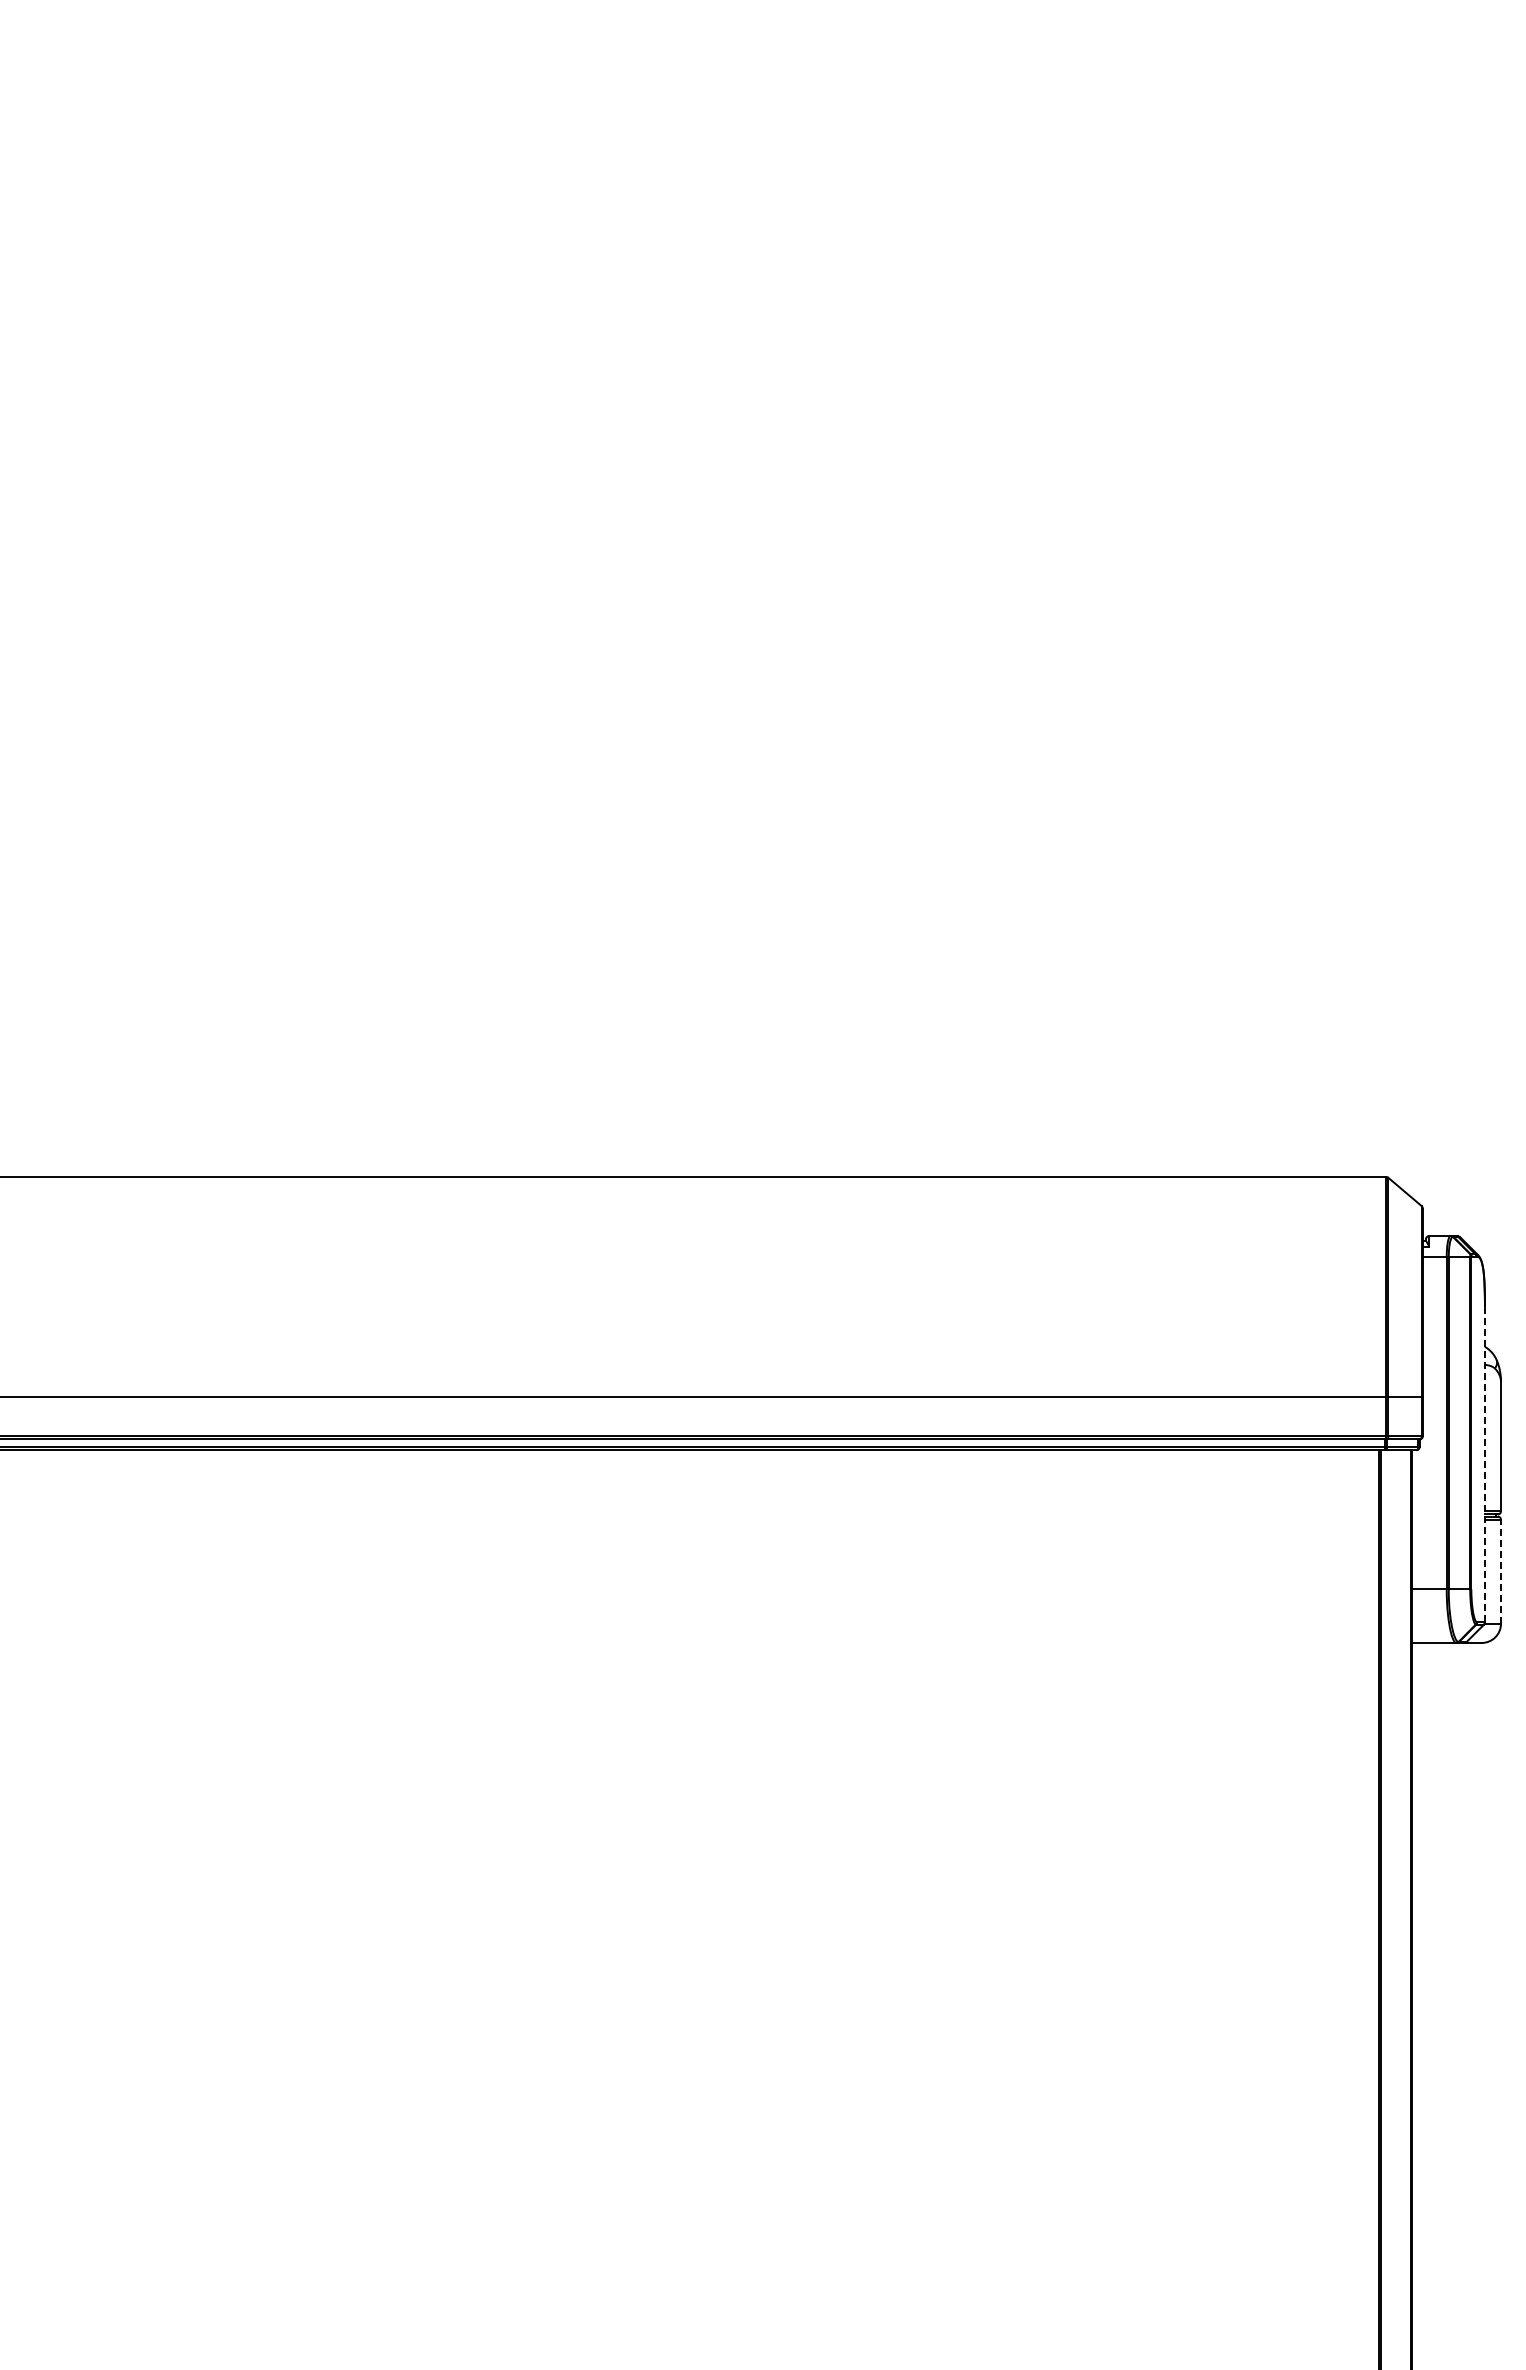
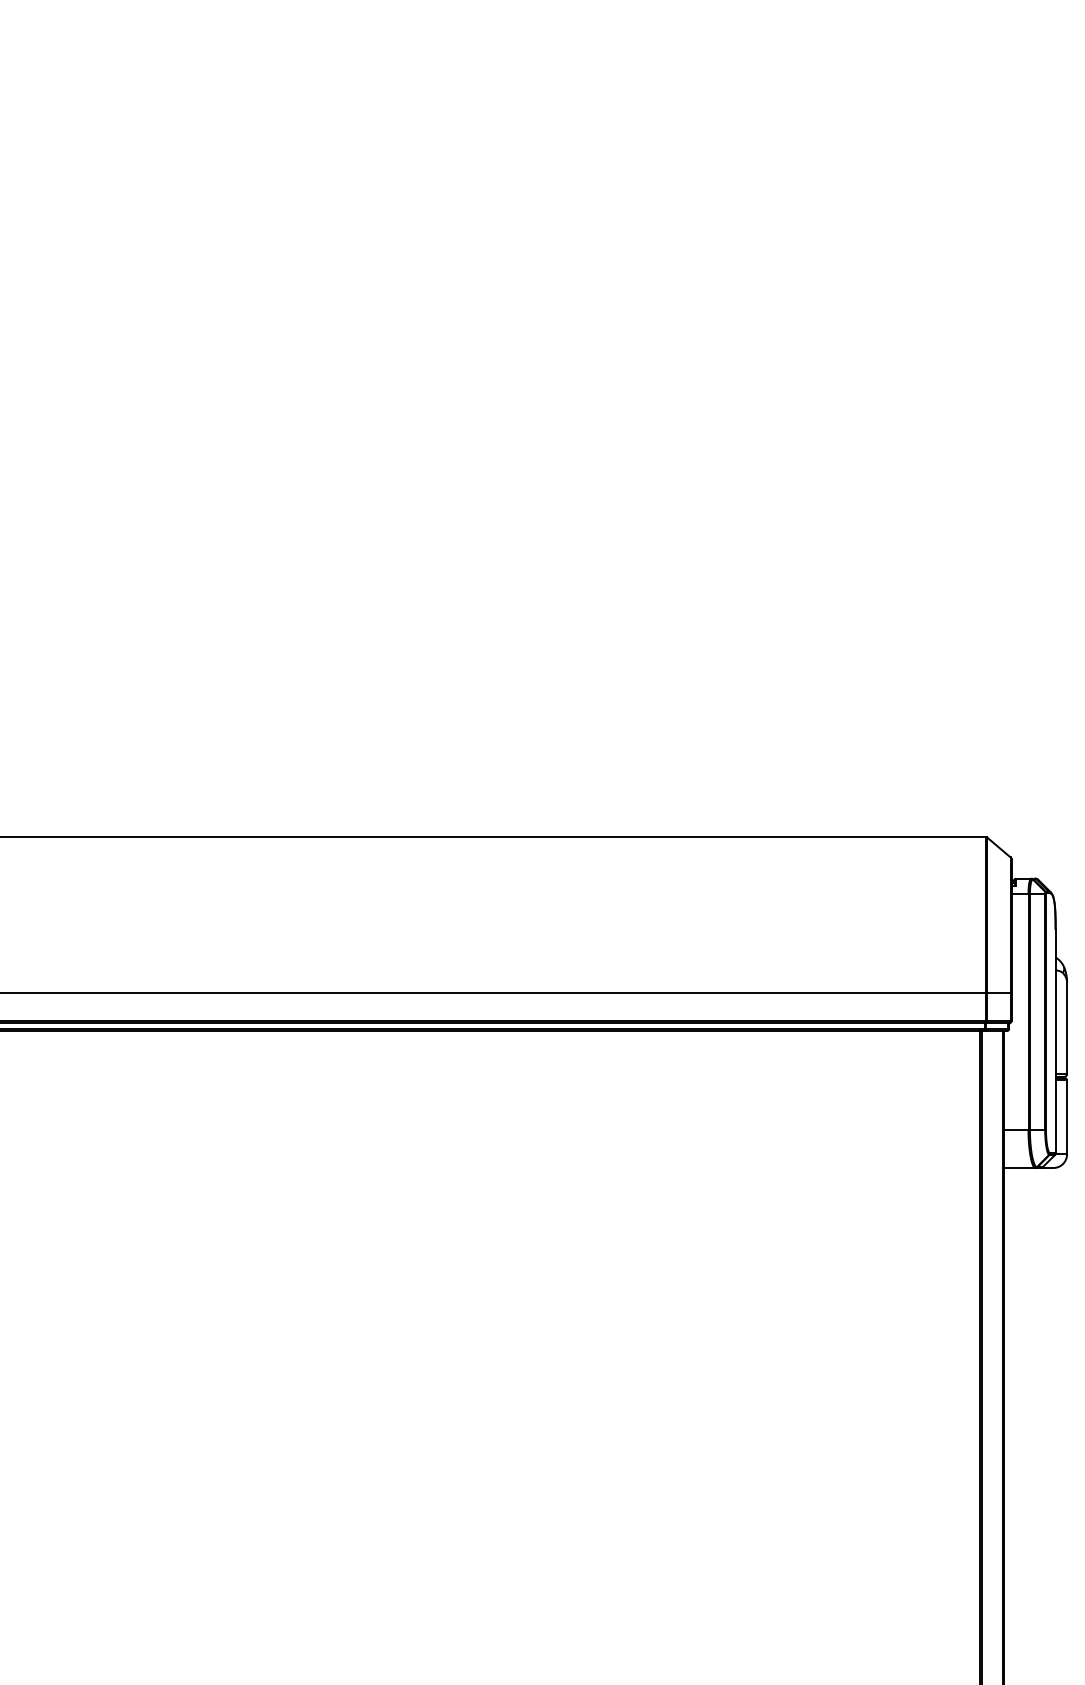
line: (1484, 1464) -> (1055, 1041), dashed -> solid
line: (1501, 1571) -> (1067, 1117), dashed -> solid

